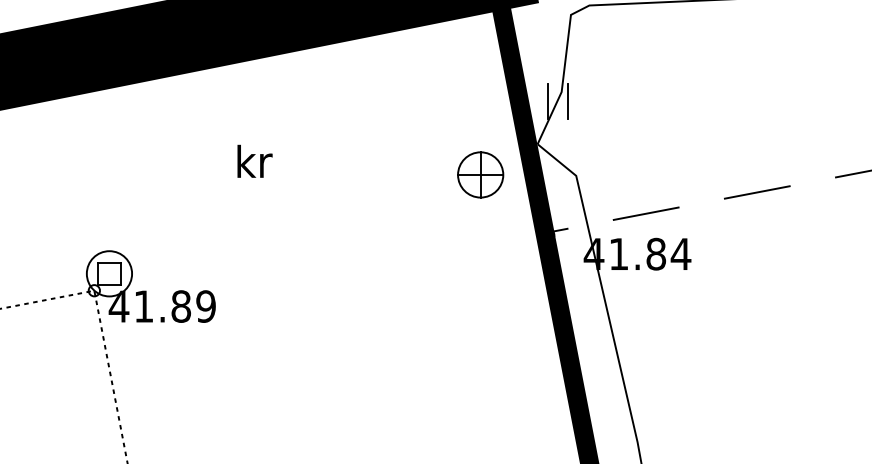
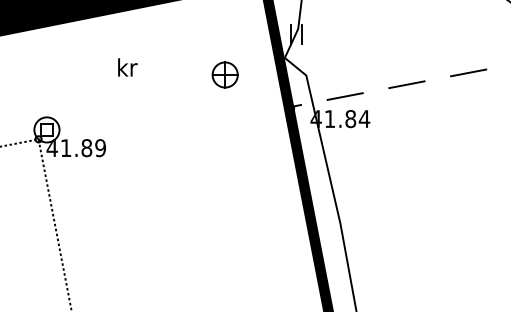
part: (479, 174) -> (224, 74), moved

